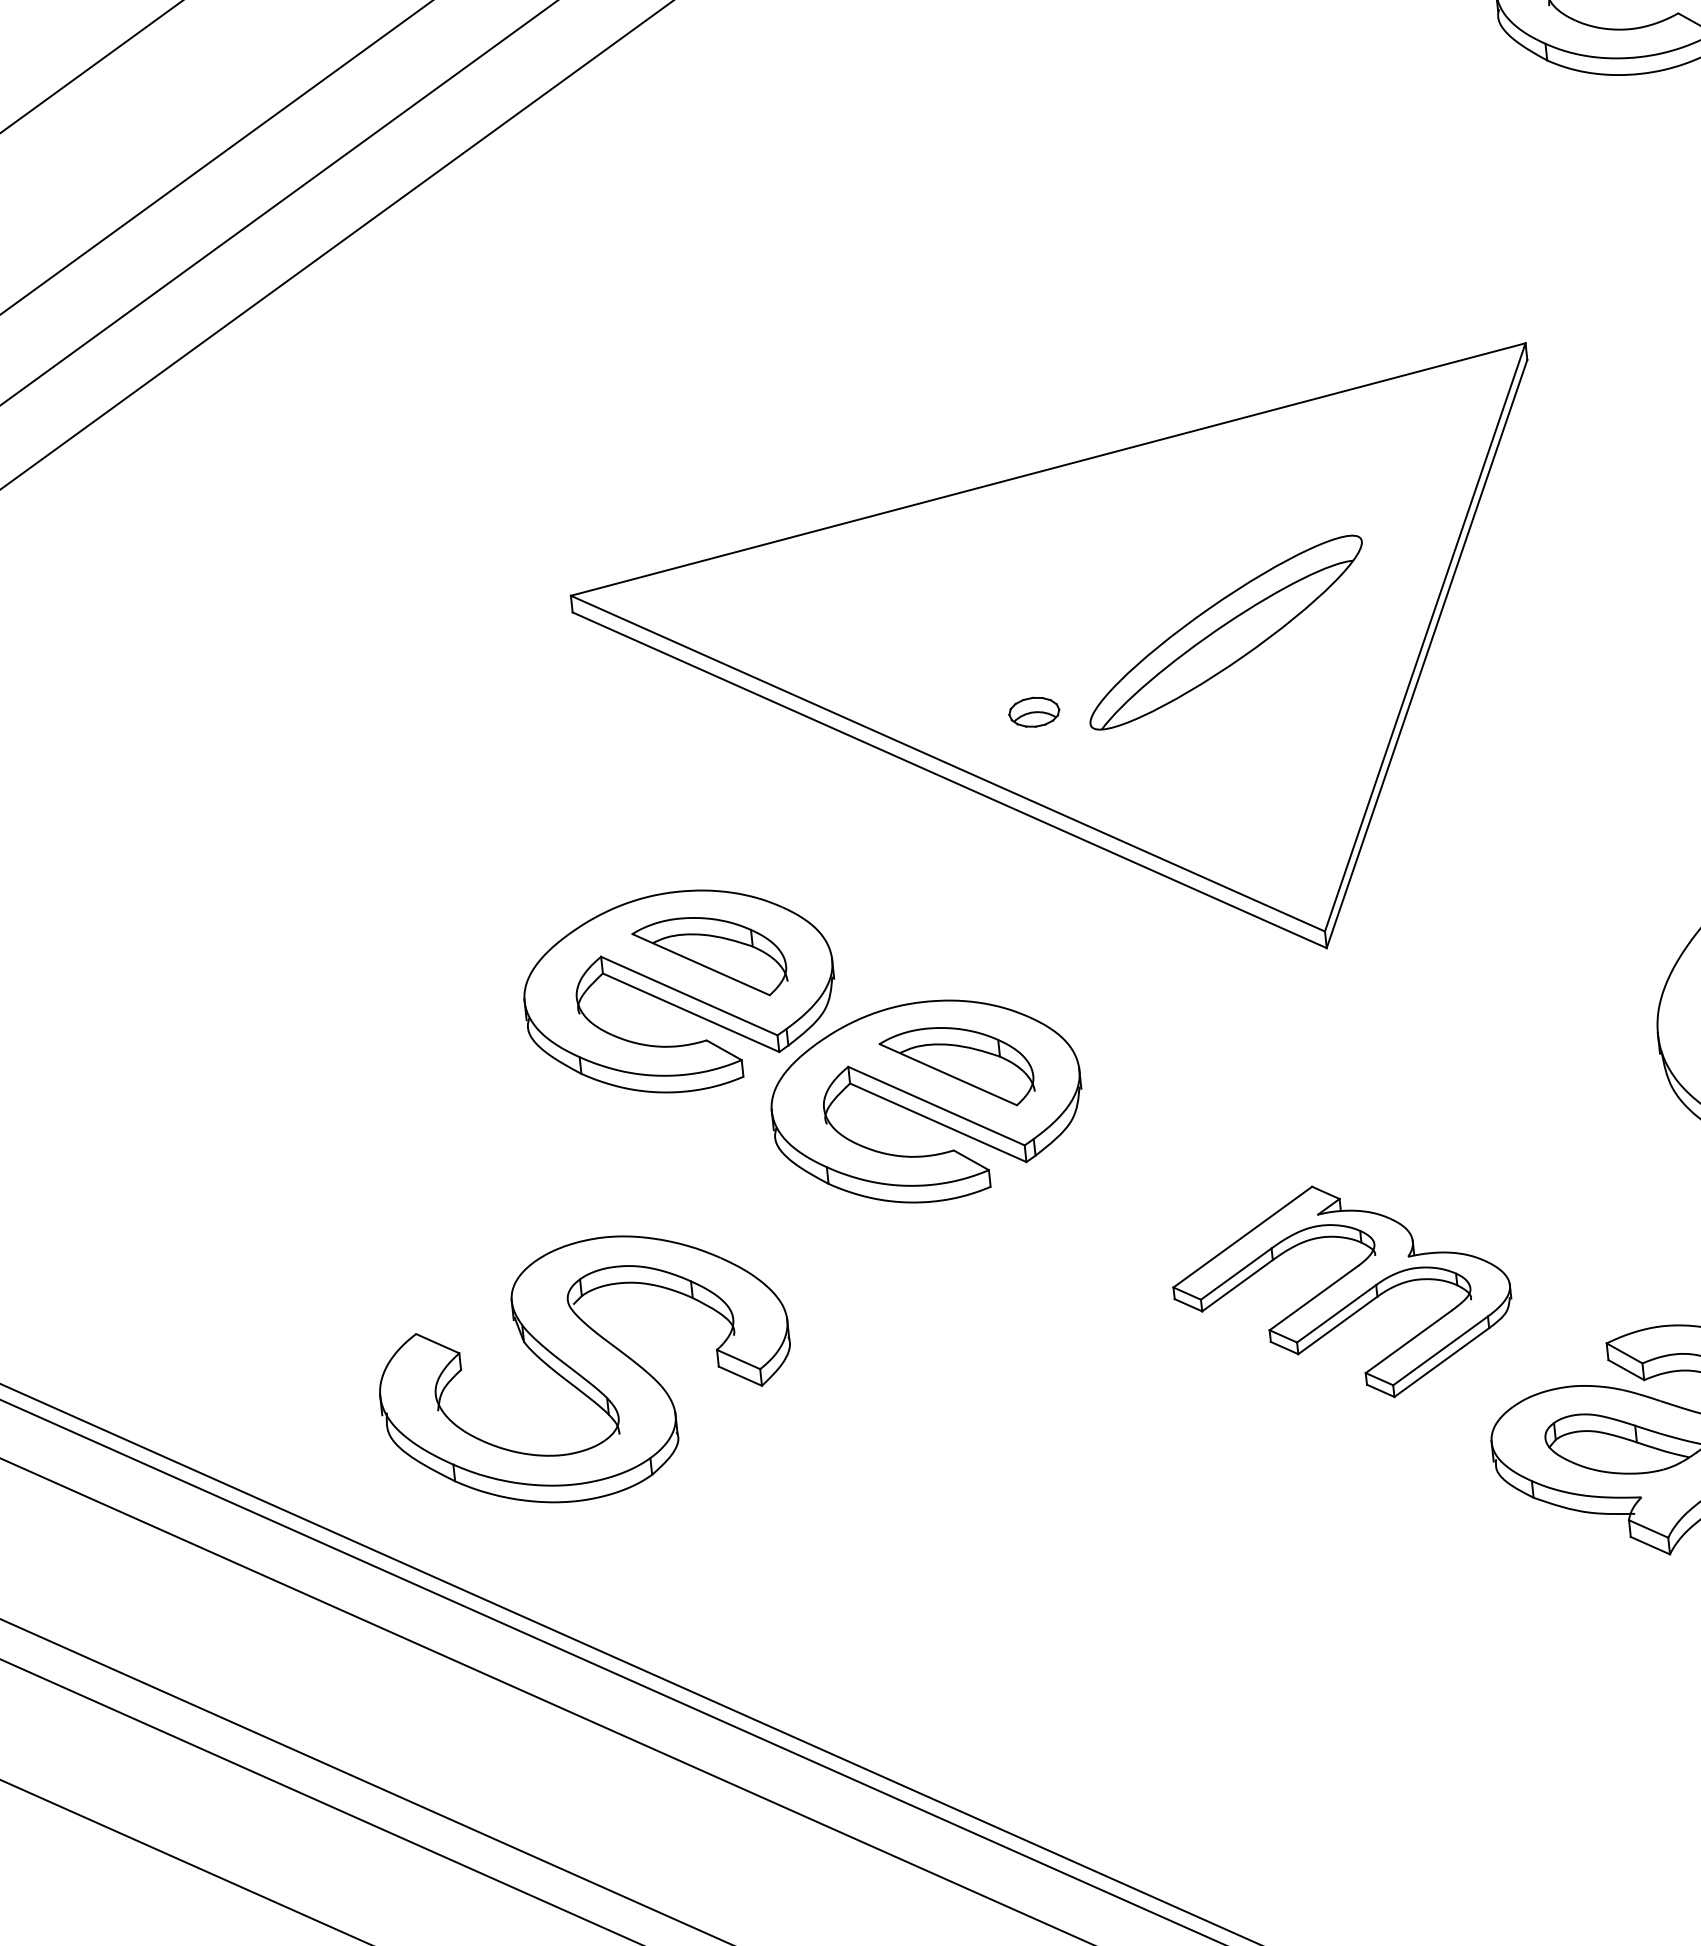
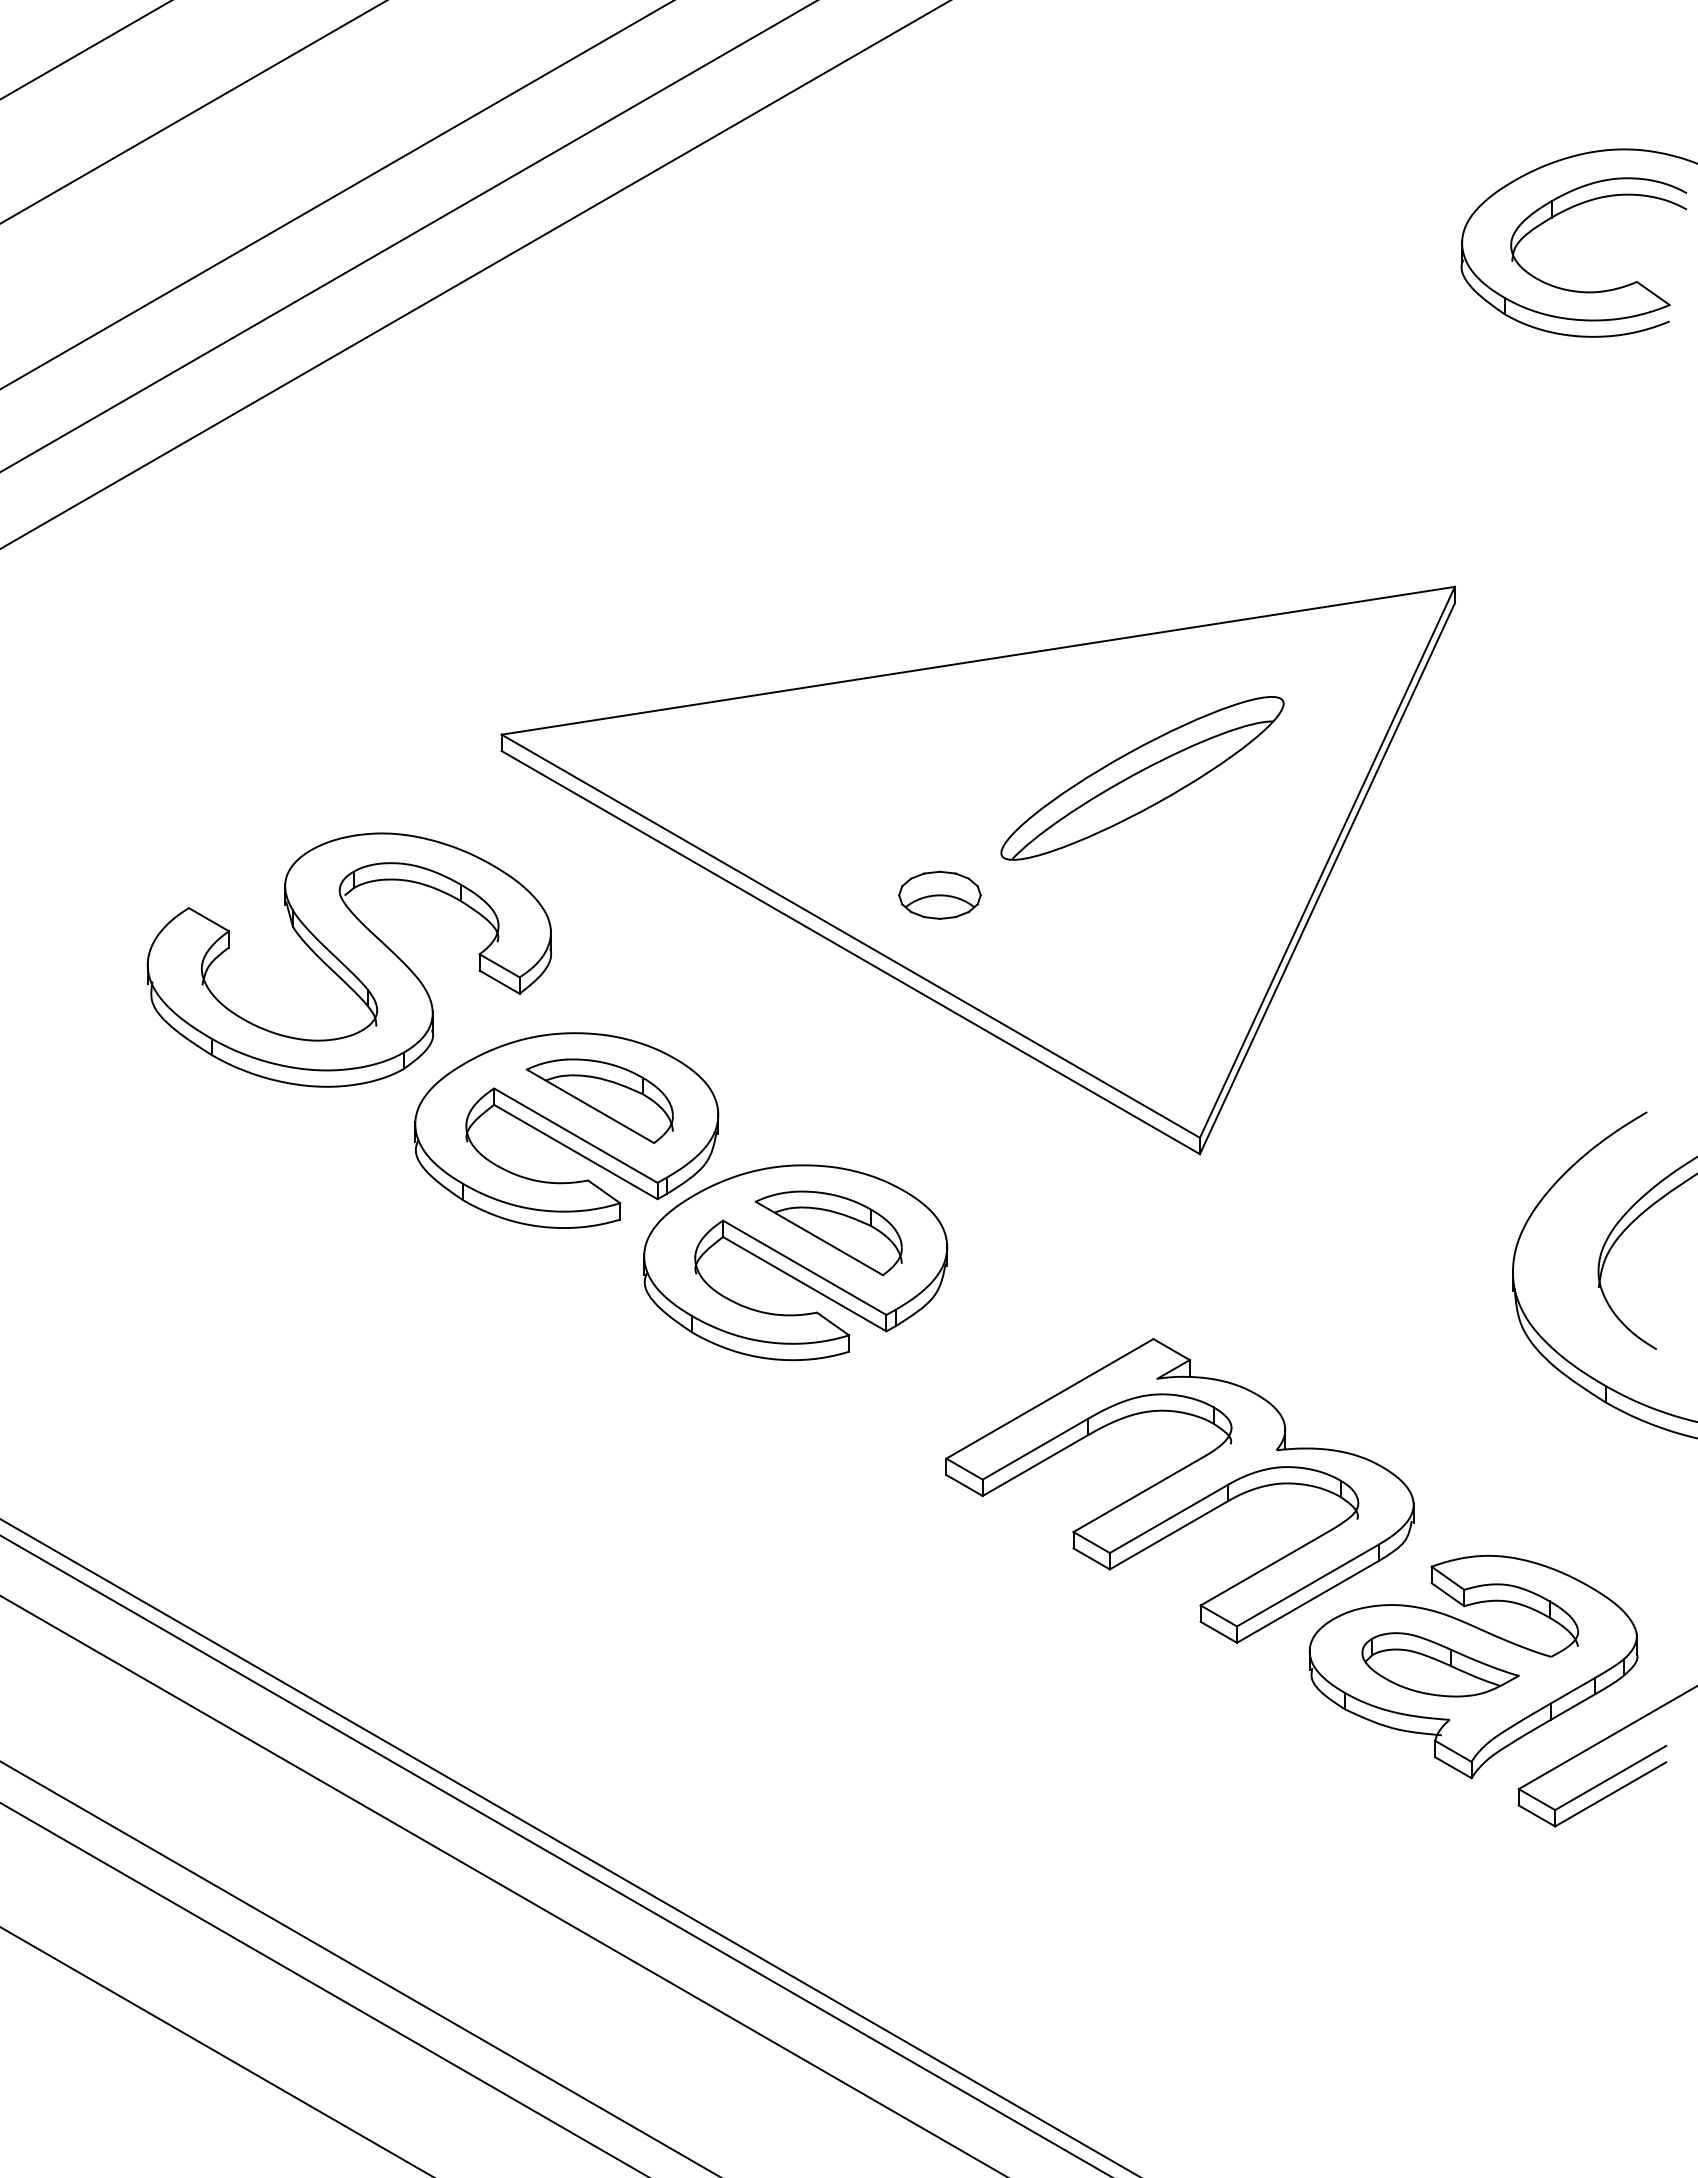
part: (1226, 632) -> (1142, 778), moved
part: (1033, 711) -> (939, 894), size x1.67
part: (1341, 1292) -> (1179, 1490), size x1.43
part: (585, 1369) -> (349, 959), moved

